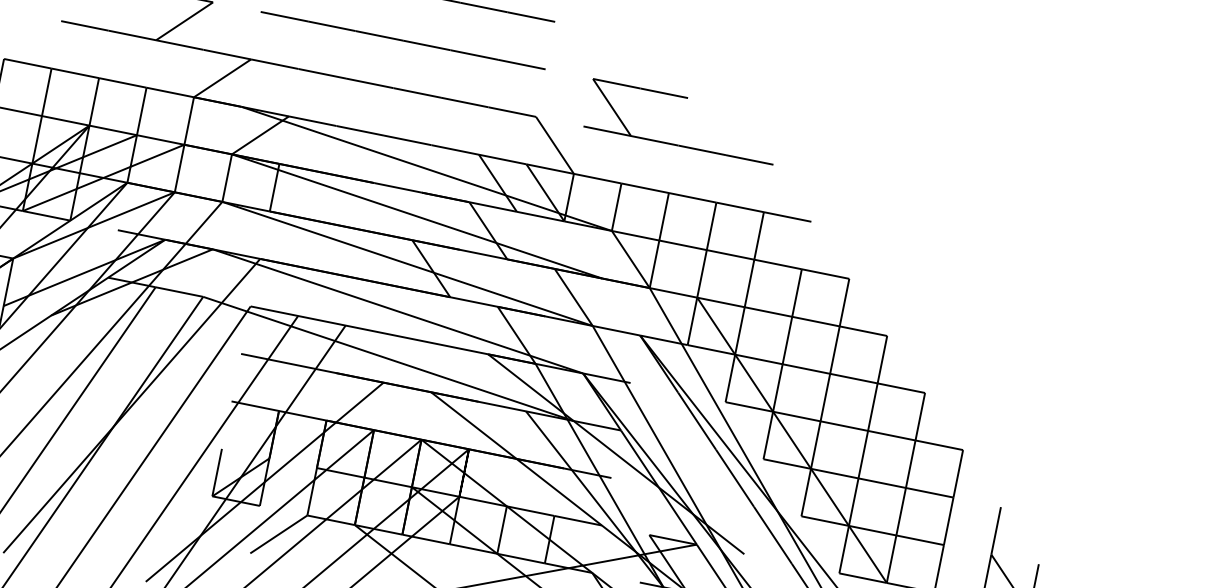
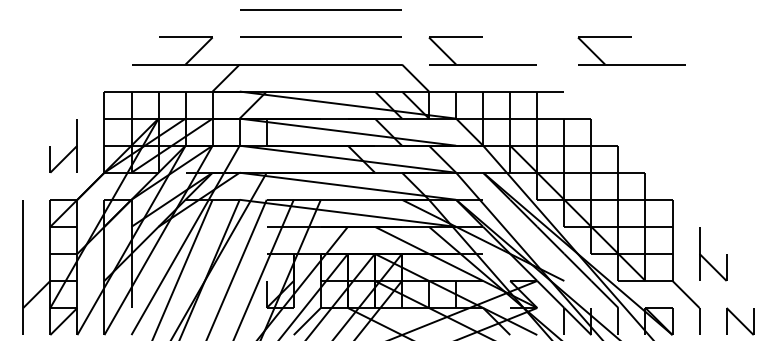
part: (948, 150) -> (631, 37), added

